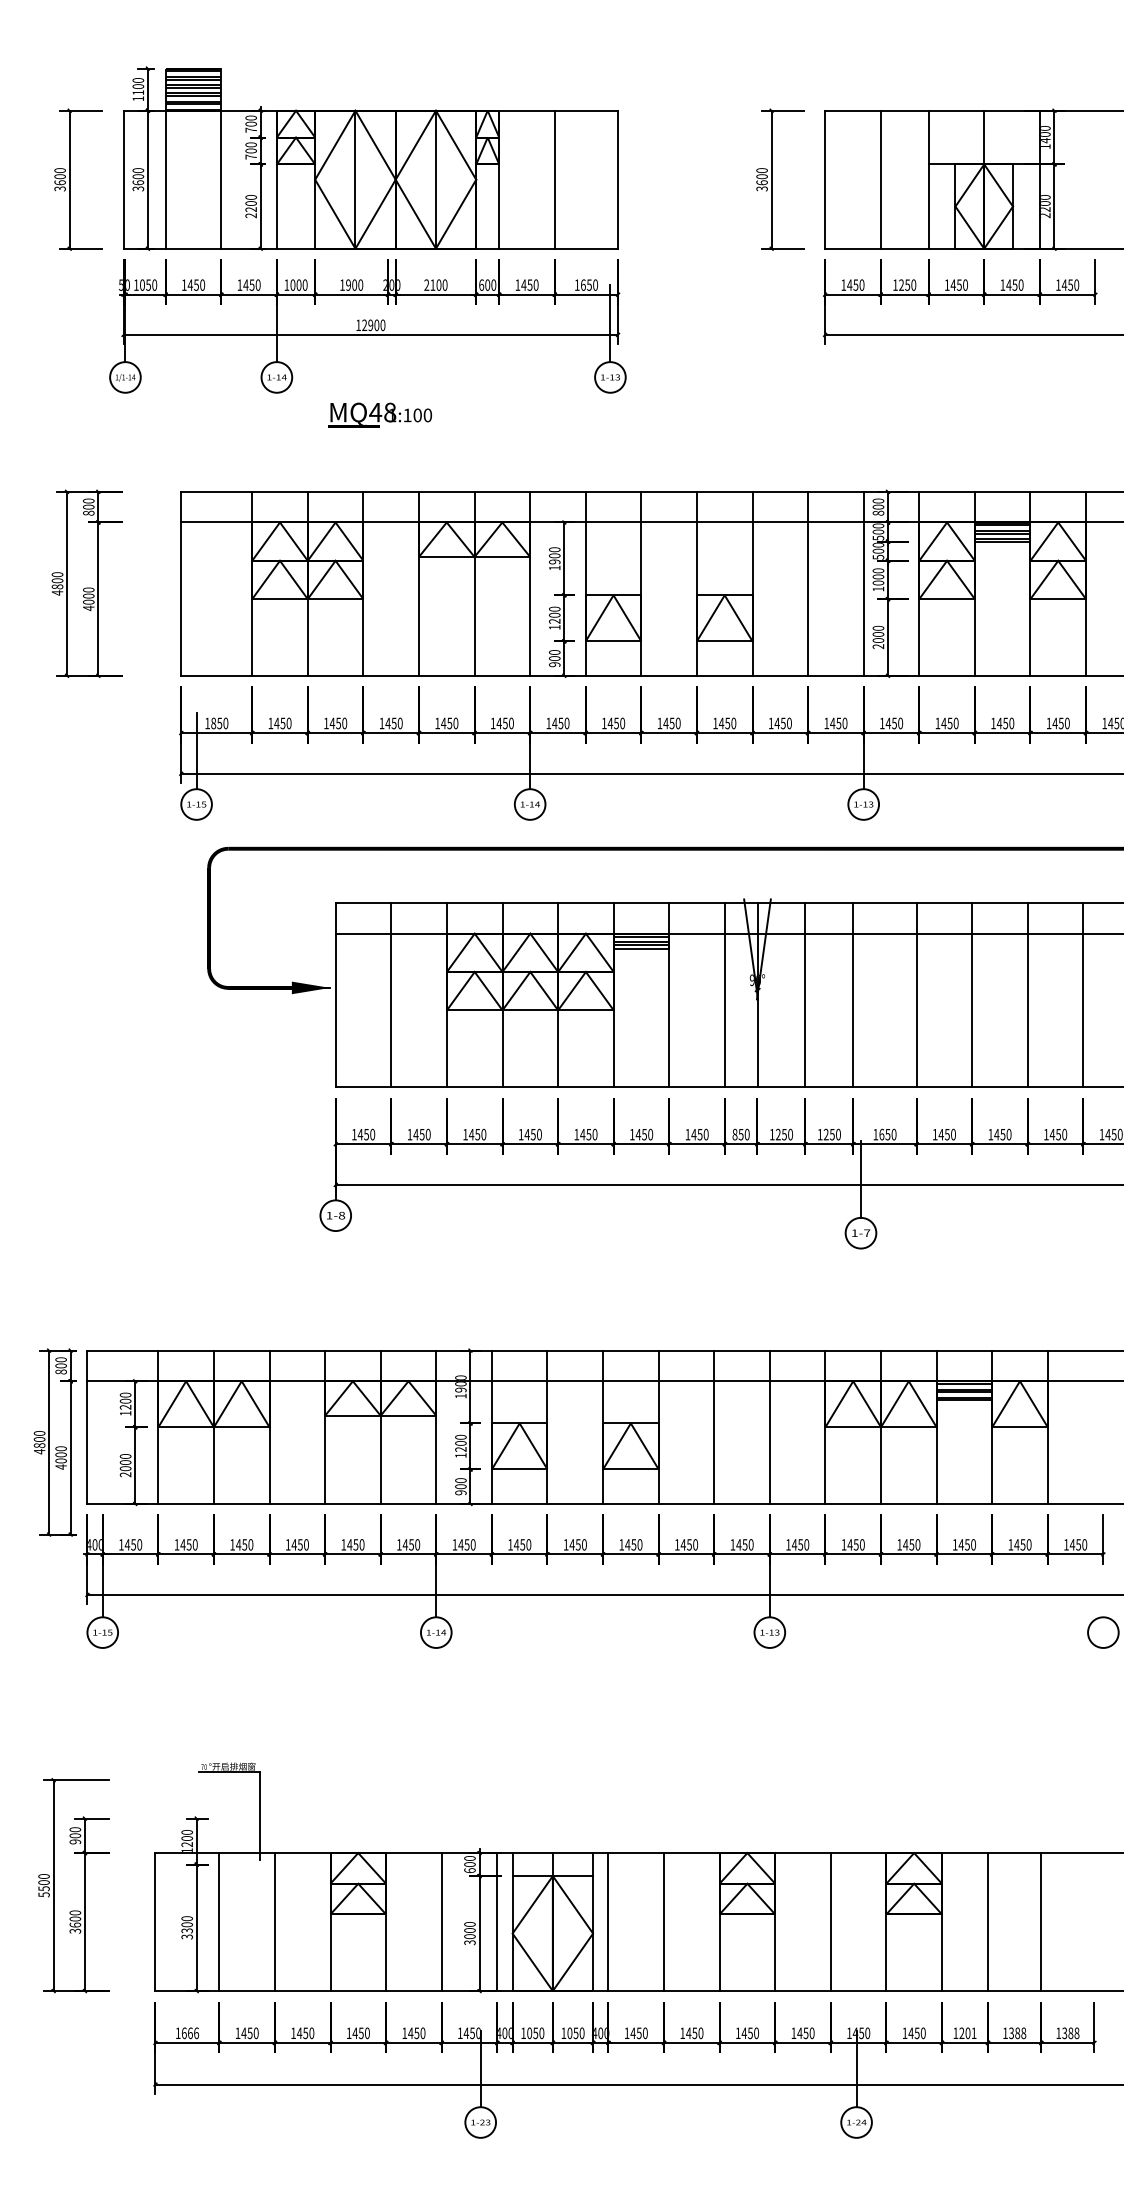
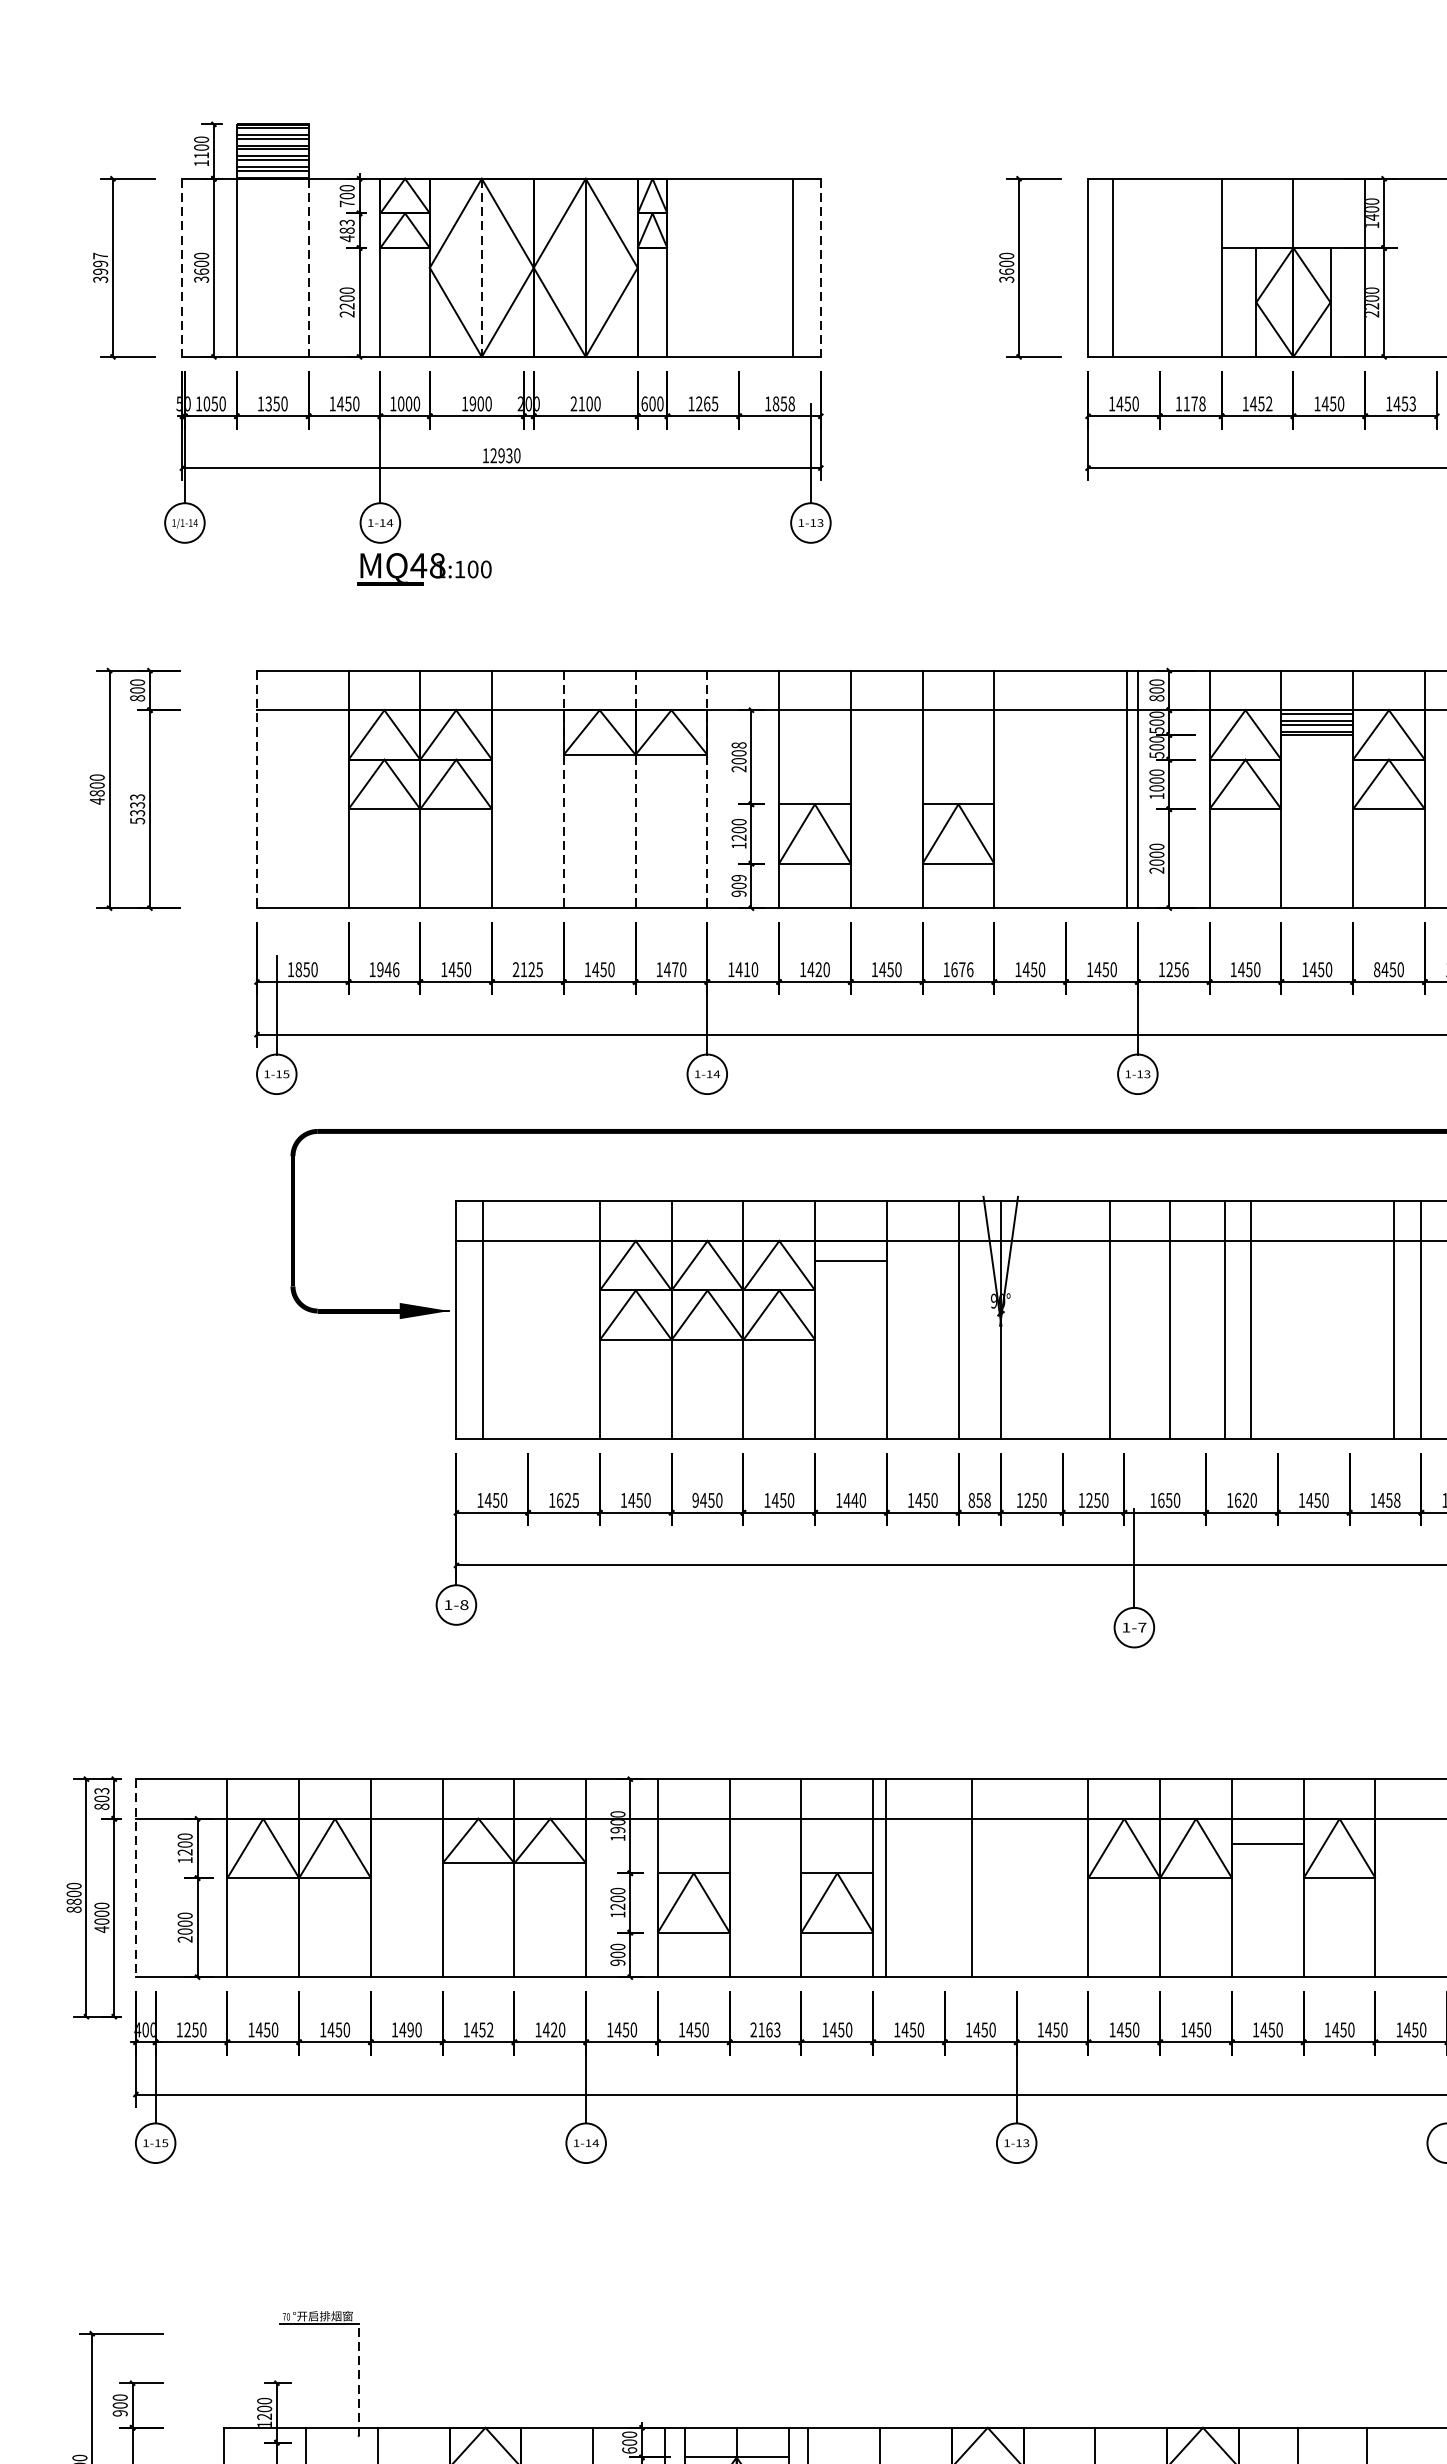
text: (250, 150) -> (346, 230), 700 -> 483
text: (59, 176) -> (99, 263), 3600 -> 3997
line: (554, 179) -> (792, 267), moved
line: (880, 179) -> (1113, 267), moved
line: (123, 180) -> (182, 268), solid -> dashed
line: (221, 180) -> (308, 268), solid -> dashed
line: (355, 180) -> (481, 268), solid -> dashed
line: (618, 180) -> (821, 268), solid -> dashed
text: (190, 284) -> (268, 403), 1450 -> 1350
text: (529, 284) -> (706, 403), 1450 -> 1265
text: (589, 284) -> (783, 403), 1650 -> 1858
text: (907, 284) -> (1194, 403), 1250 -> 1178
text: (965, 284) -> (1269, 403), 1450 -> 1452
text: (1076, 284) -> (1412, 403), 1450 -> 1453
text: (376, 324) -> (508, 454), 12900 -> 12930
text: (379, 414) -> (423, 568), moved
text: (554, 558) -> (738, 756), 1900 -> 2008
line: (808, 583) -> (1127, 789), moved
line: (181, 584) -> (257, 790), solid -> dashed
line: (418, 584) -> (563, 790), solid -> dashed
line: (474, 584) -> (635, 790), solid -> dashed
line: (530, 584) -> (707, 790), solid -> dashed
text: (88, 599) -> (137, 809), 4000 -> 5333
text: (554, 652) -> (738, 878), 900 -> 909
text: (282, 723) -> (387, 969), 1450 -> 1946
text: (390, 723) -> (527, 969), 1450 -> 2125
text: (504, 723) -> (674, 969), 1450 -> 1470
text: (560, 723) -> (746, 969), 1450 -> 1410
text: (616, 723) -> (818, 969), 1450 -> 1420
text: (727, 723) -> (962, 969), 1450 -> 1676
text: (894, 723) -> (1177, 969), 1450 -> 1256
text: (1048, 723) -> (1376, 969), 1450 -> 8450
hatch: (641, 938) -> (851, 1247), removed
line: (391, 994) -> (483, 1319), moved
line: (805, 994) -> (1110, 1319), moved
line: (853, 994) -> (1169, 1319), moved
line: (916, 994) -> (1251, 1319), moved
line: (972, 994) -> (1225, 1319), moved
line: (1027, 994) -> (1393, 1319), moved
text: (421, 1134) -> (567, 1500), 1450 -> 1625
text: (520, 1134) -> (694, 1500), 1450 -> 9450
text: (644, 1134) -> (854, 1500), 1450 -> 1440
text: (746, 1134) -> (986, 1500), 850 -> 858
text: (943, 1134) -> (1240, 1500), 1450 -> 1620
text: (1064, 1135) -> (1397, 1501), 1450 -> 1458
text: (60, 1359) -> (101, 1790), 800 -> 803
hatch: (964, 1389) -> (1267, 1829), removed
line: (714, 1426) -> (885, 1877), moved
line: (769, 1426) -> (971, 1877), moved
line: (87, 1427) -> (135, 1878), solid -> dashed
text: (39, 1451) -> (73, 1909), 4800 -> 8800
text: (127, 1544) -> (187, 2029), 1450 -> 1250
text: (299, 1544) -> (409, 2029), 1450 -> 1490
text: (361, 1544) -> (489, 2029), 1450 -> 1452
text: (411, 1544) -> (554, 2029), 1450 -> 1420
text: (574, 1544) -> (764, 2029), 1450 -> 2163
line: (260, 1815) -> (359, 2379), solid -> dashed

